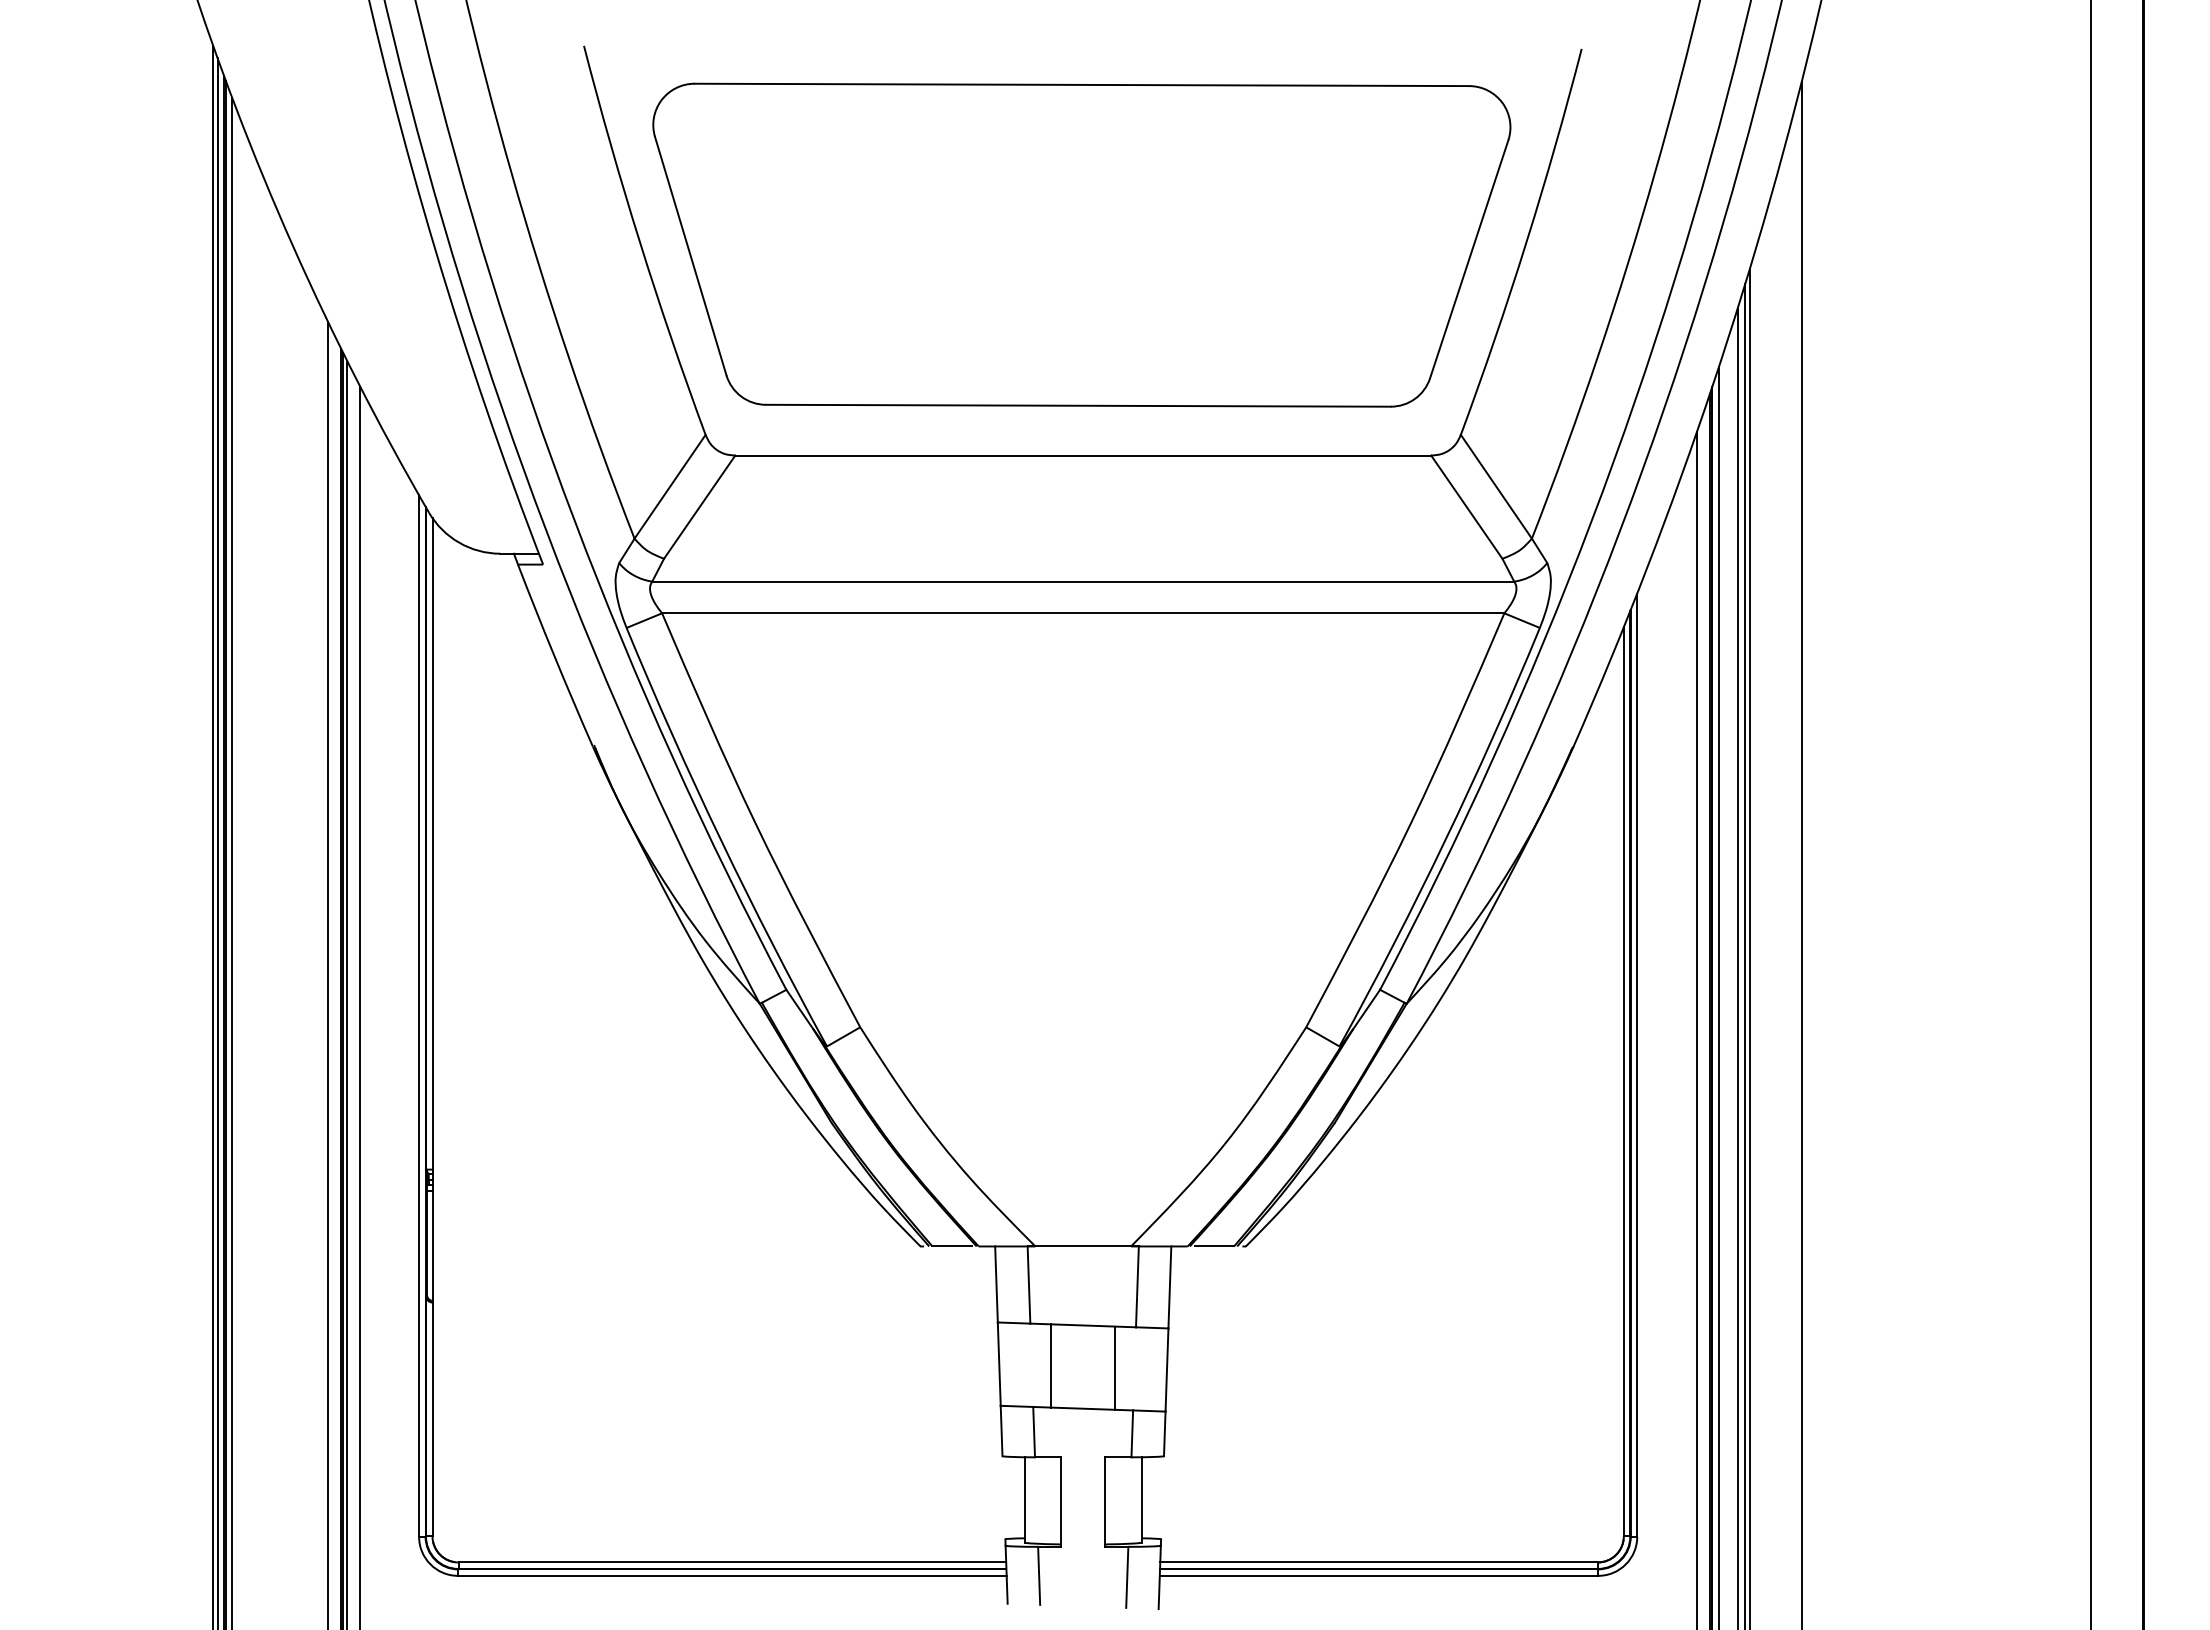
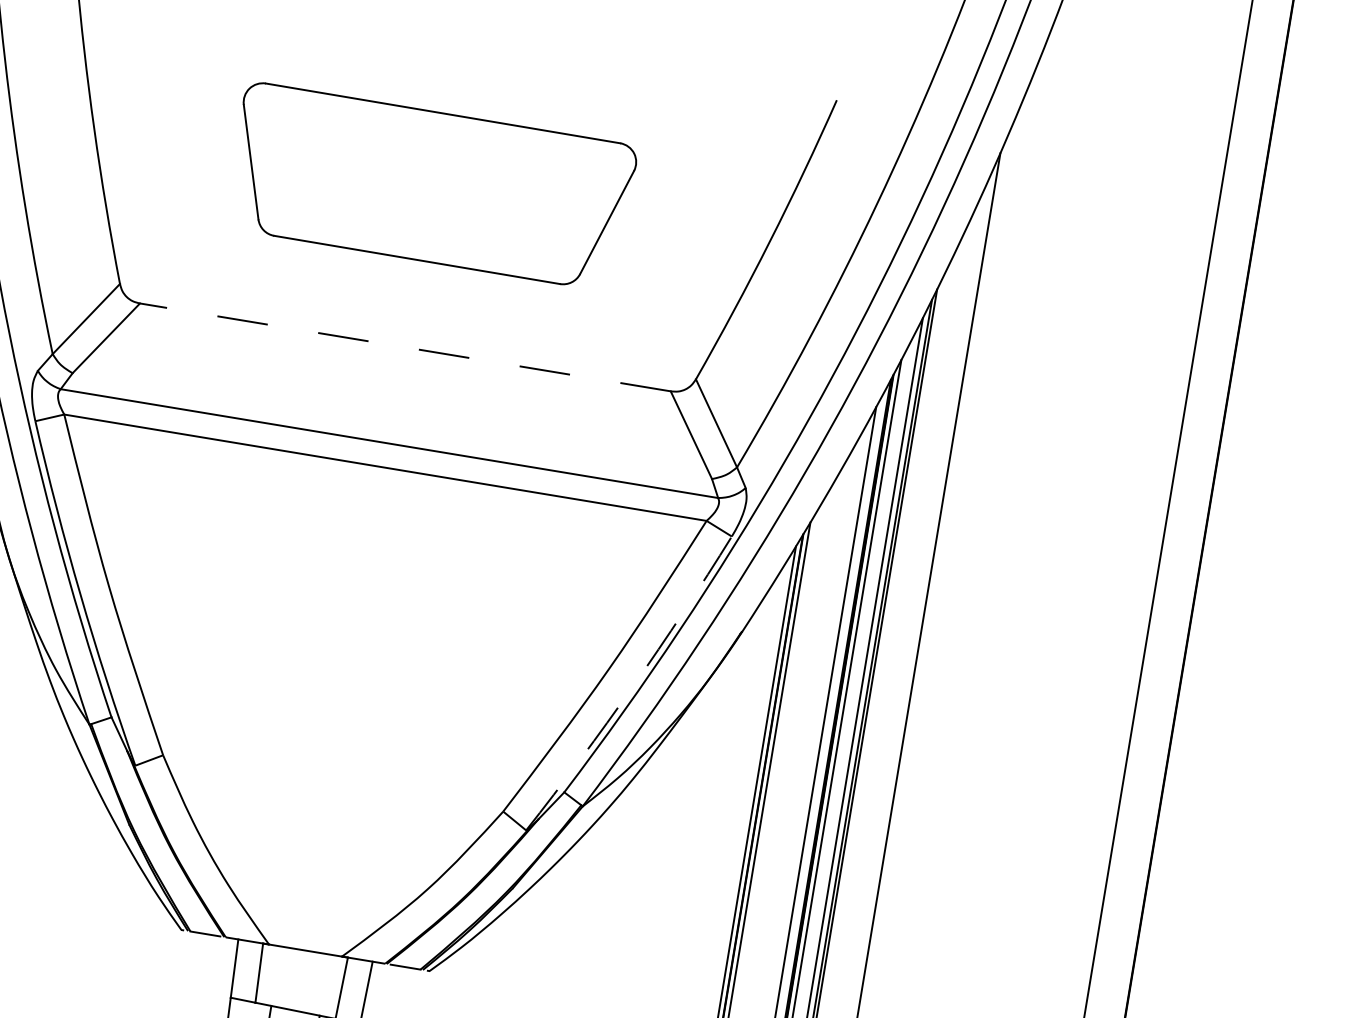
part: (1081, 244) -> (430, 186), size x0.6
line: (1083, 455) -> (405, 347), solid -> dashed
arc: (1445, 840) -> (633, 686), solid -> dashed

